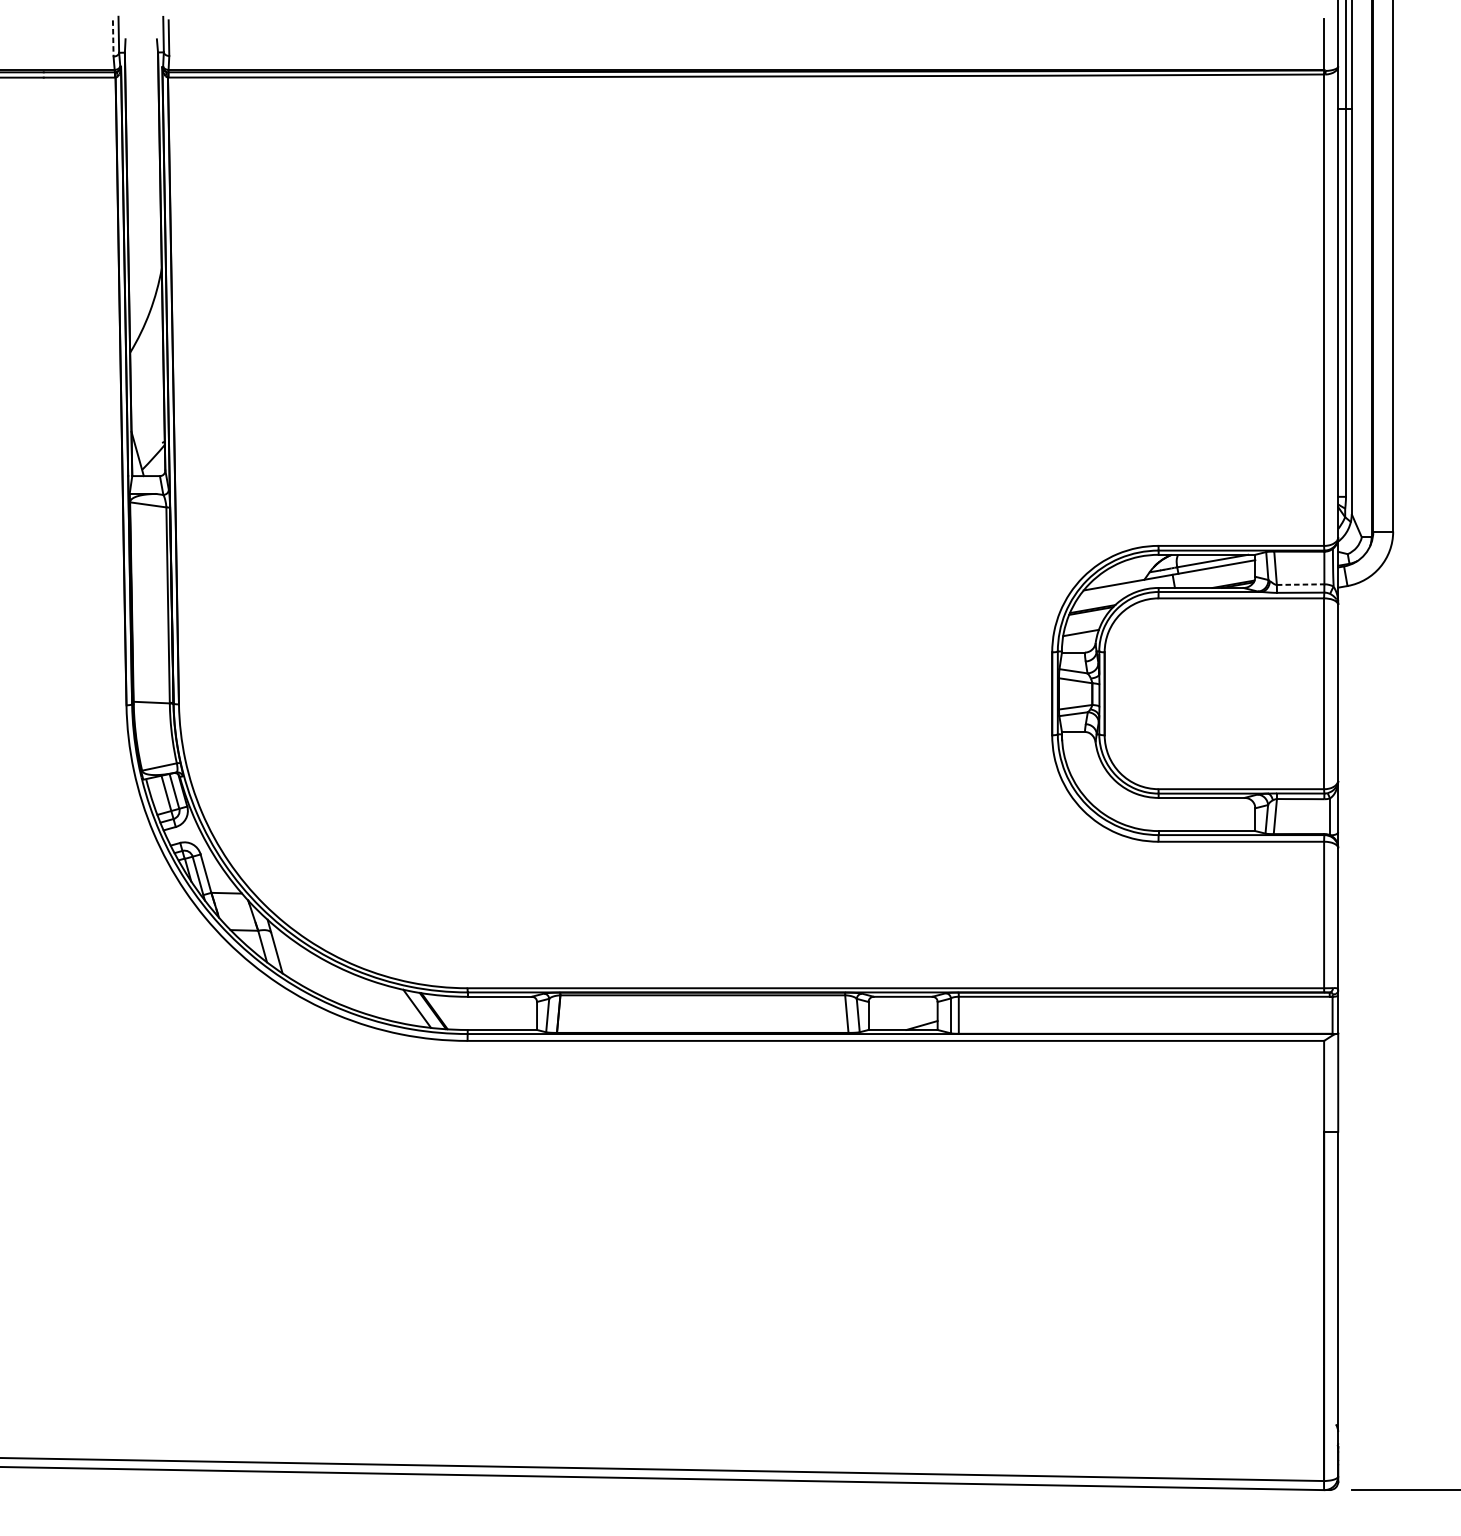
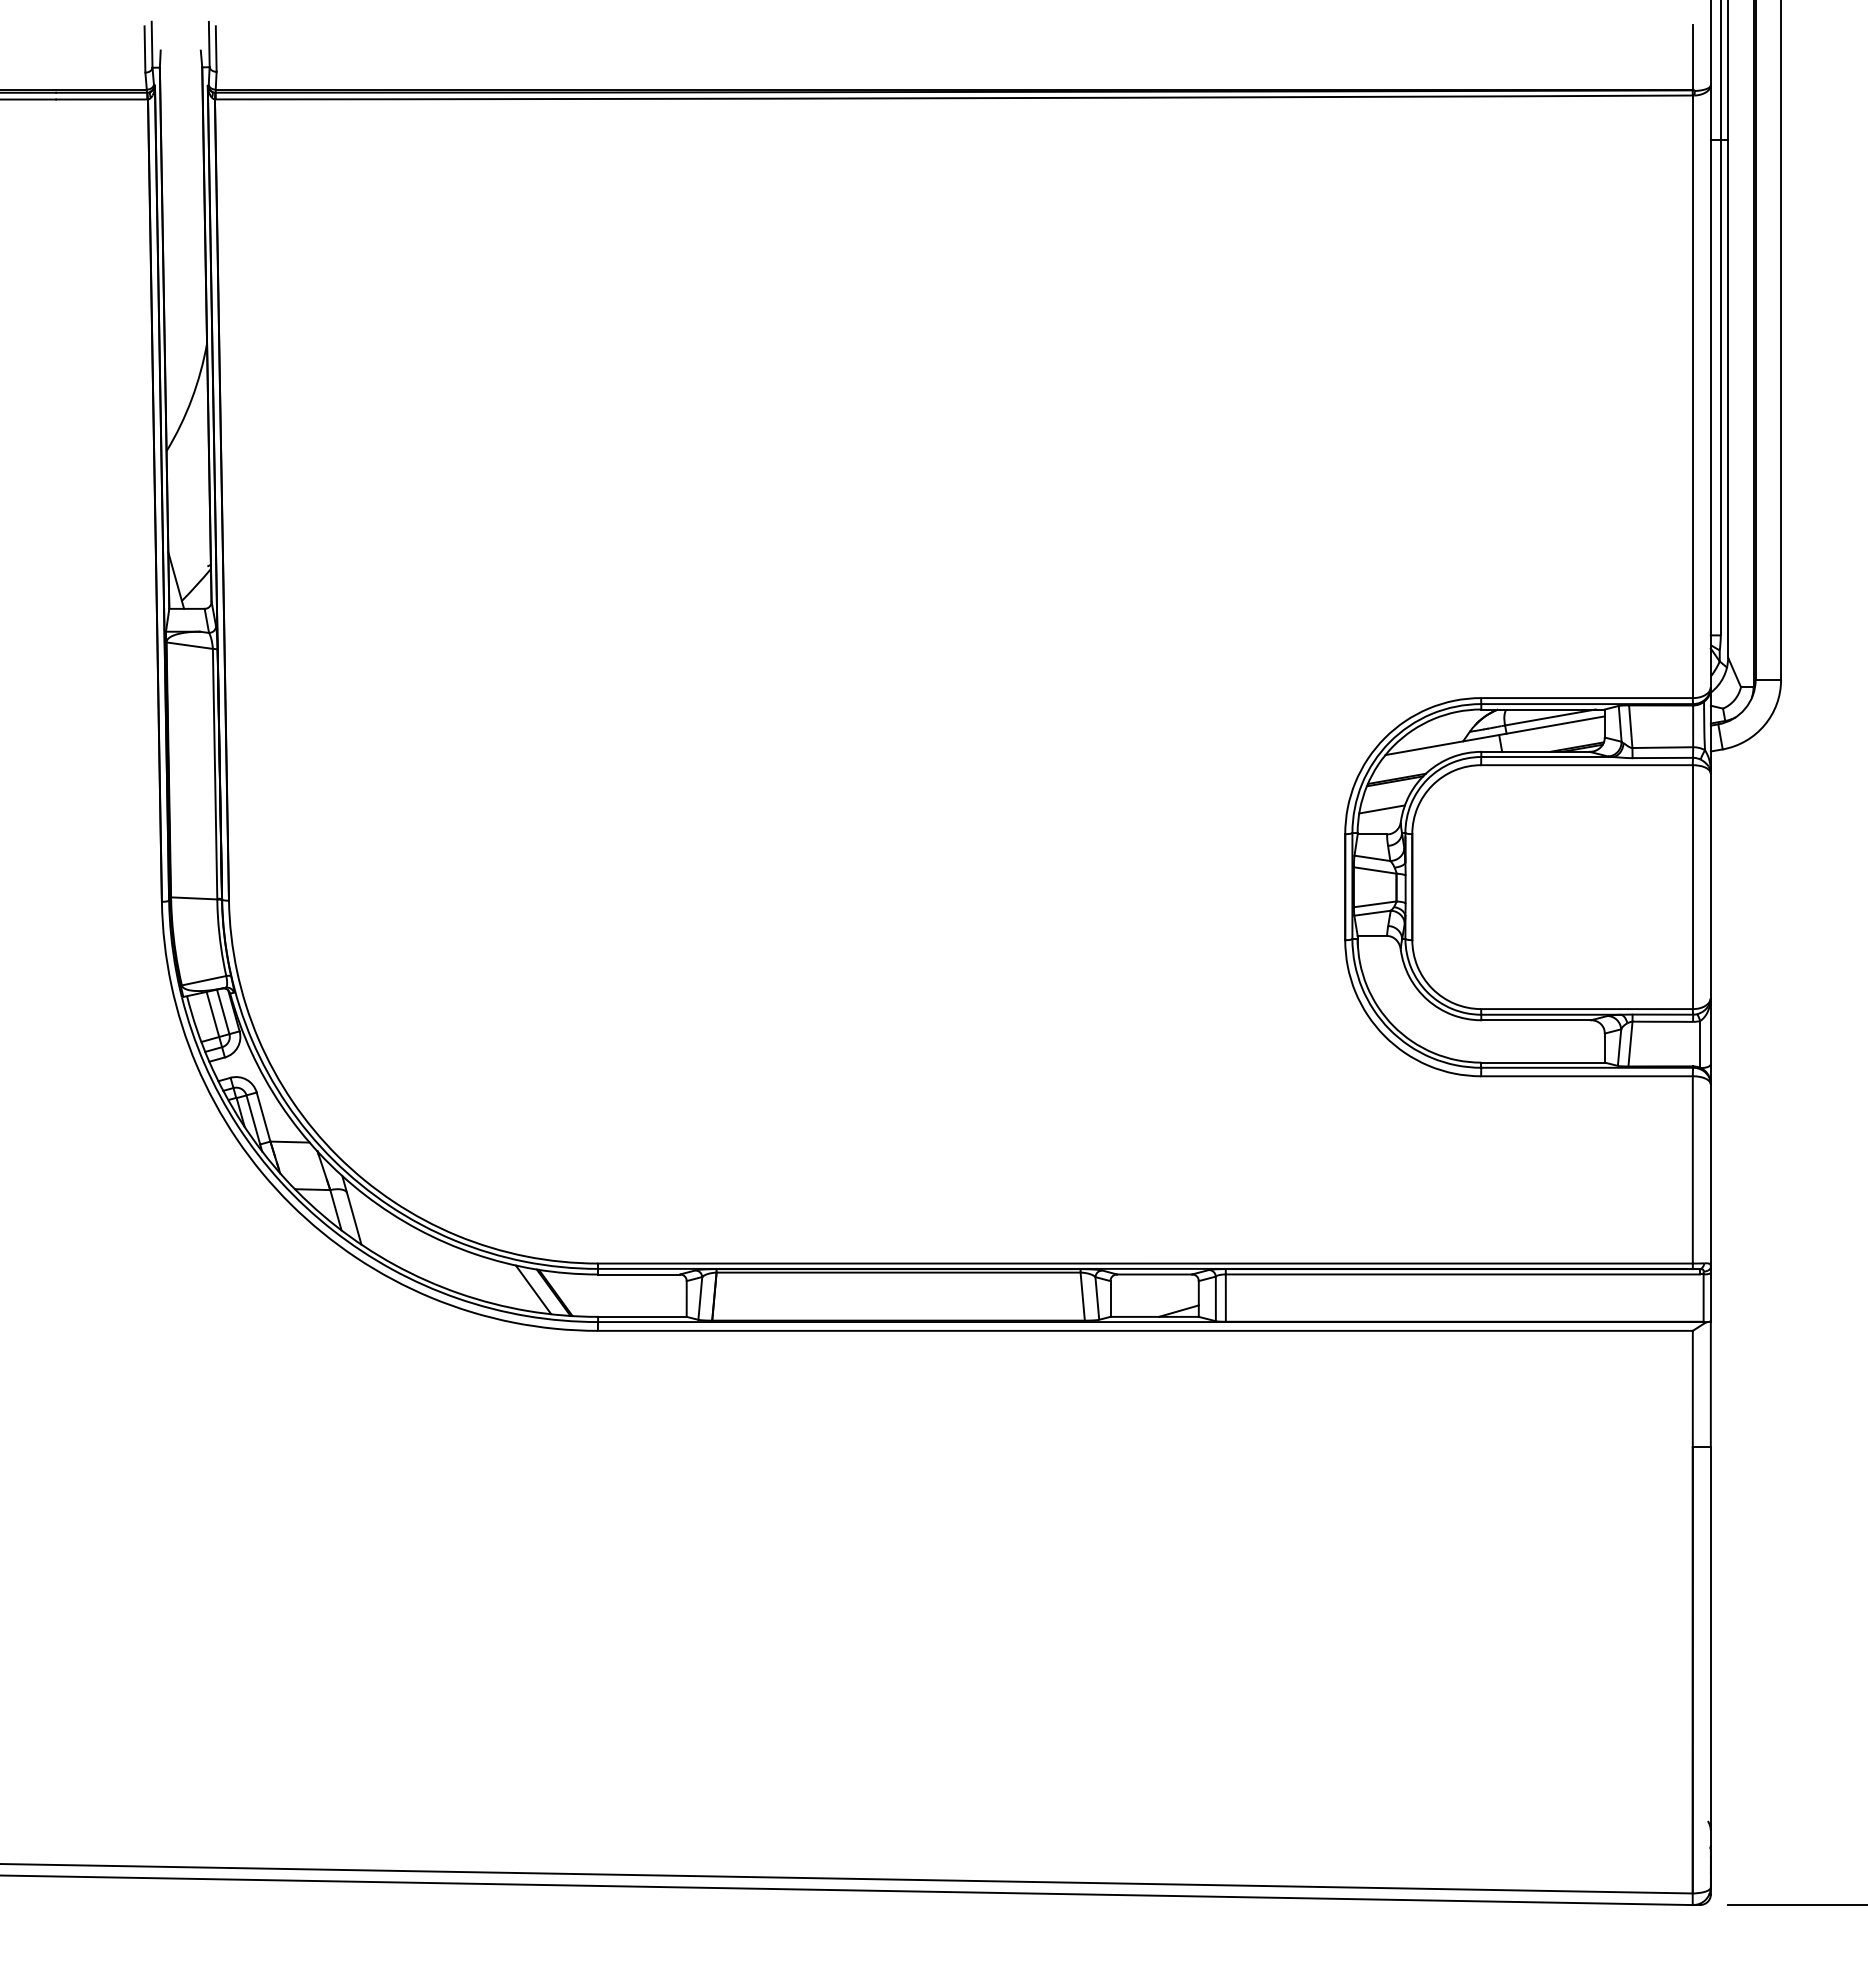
line: (112, 38) -> (144, 49), dashed -> solid
line: (1301, 584) -> (1663, 747), dashed -> solid

